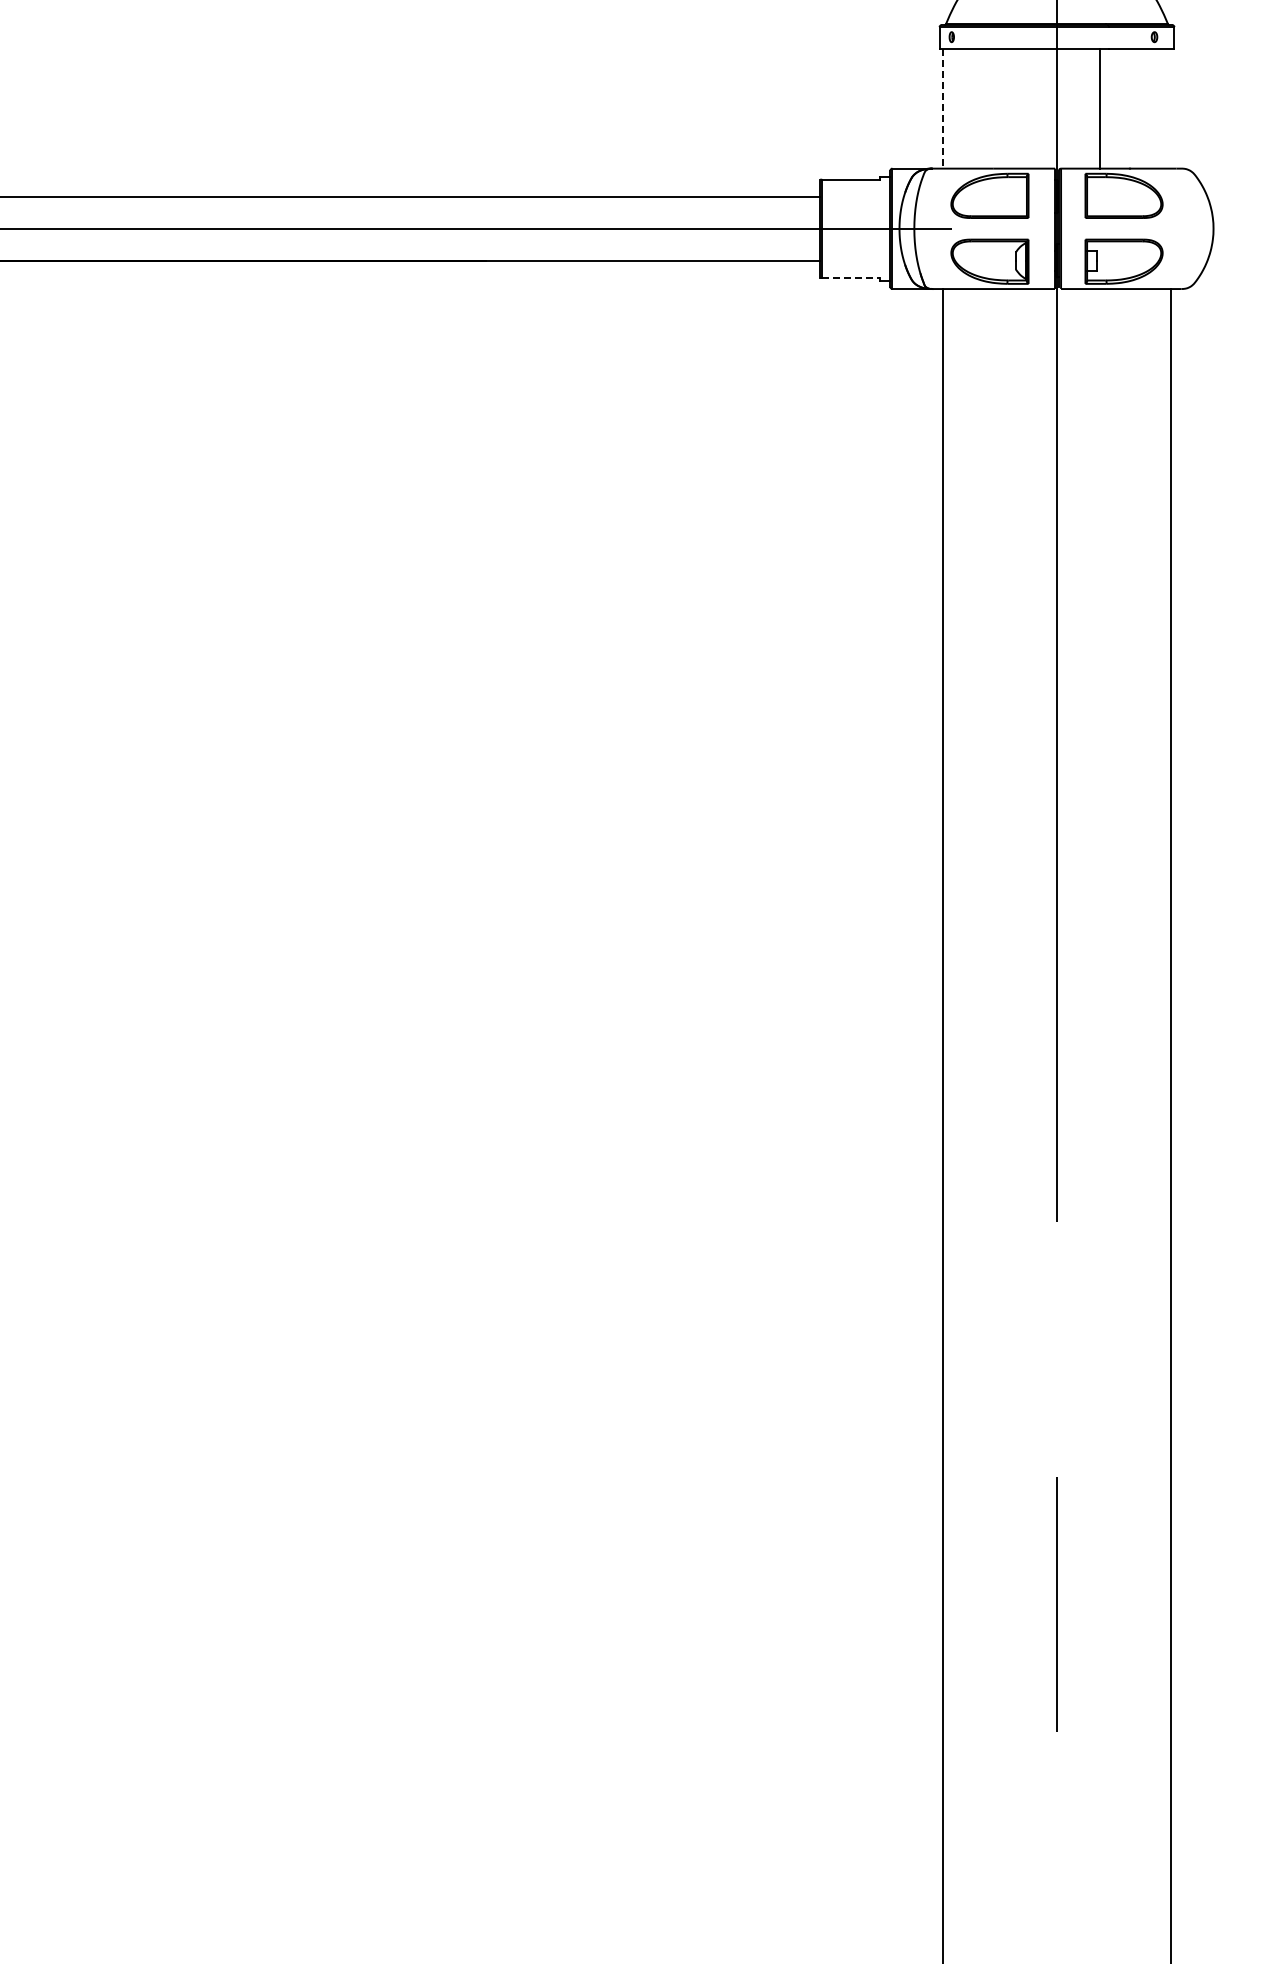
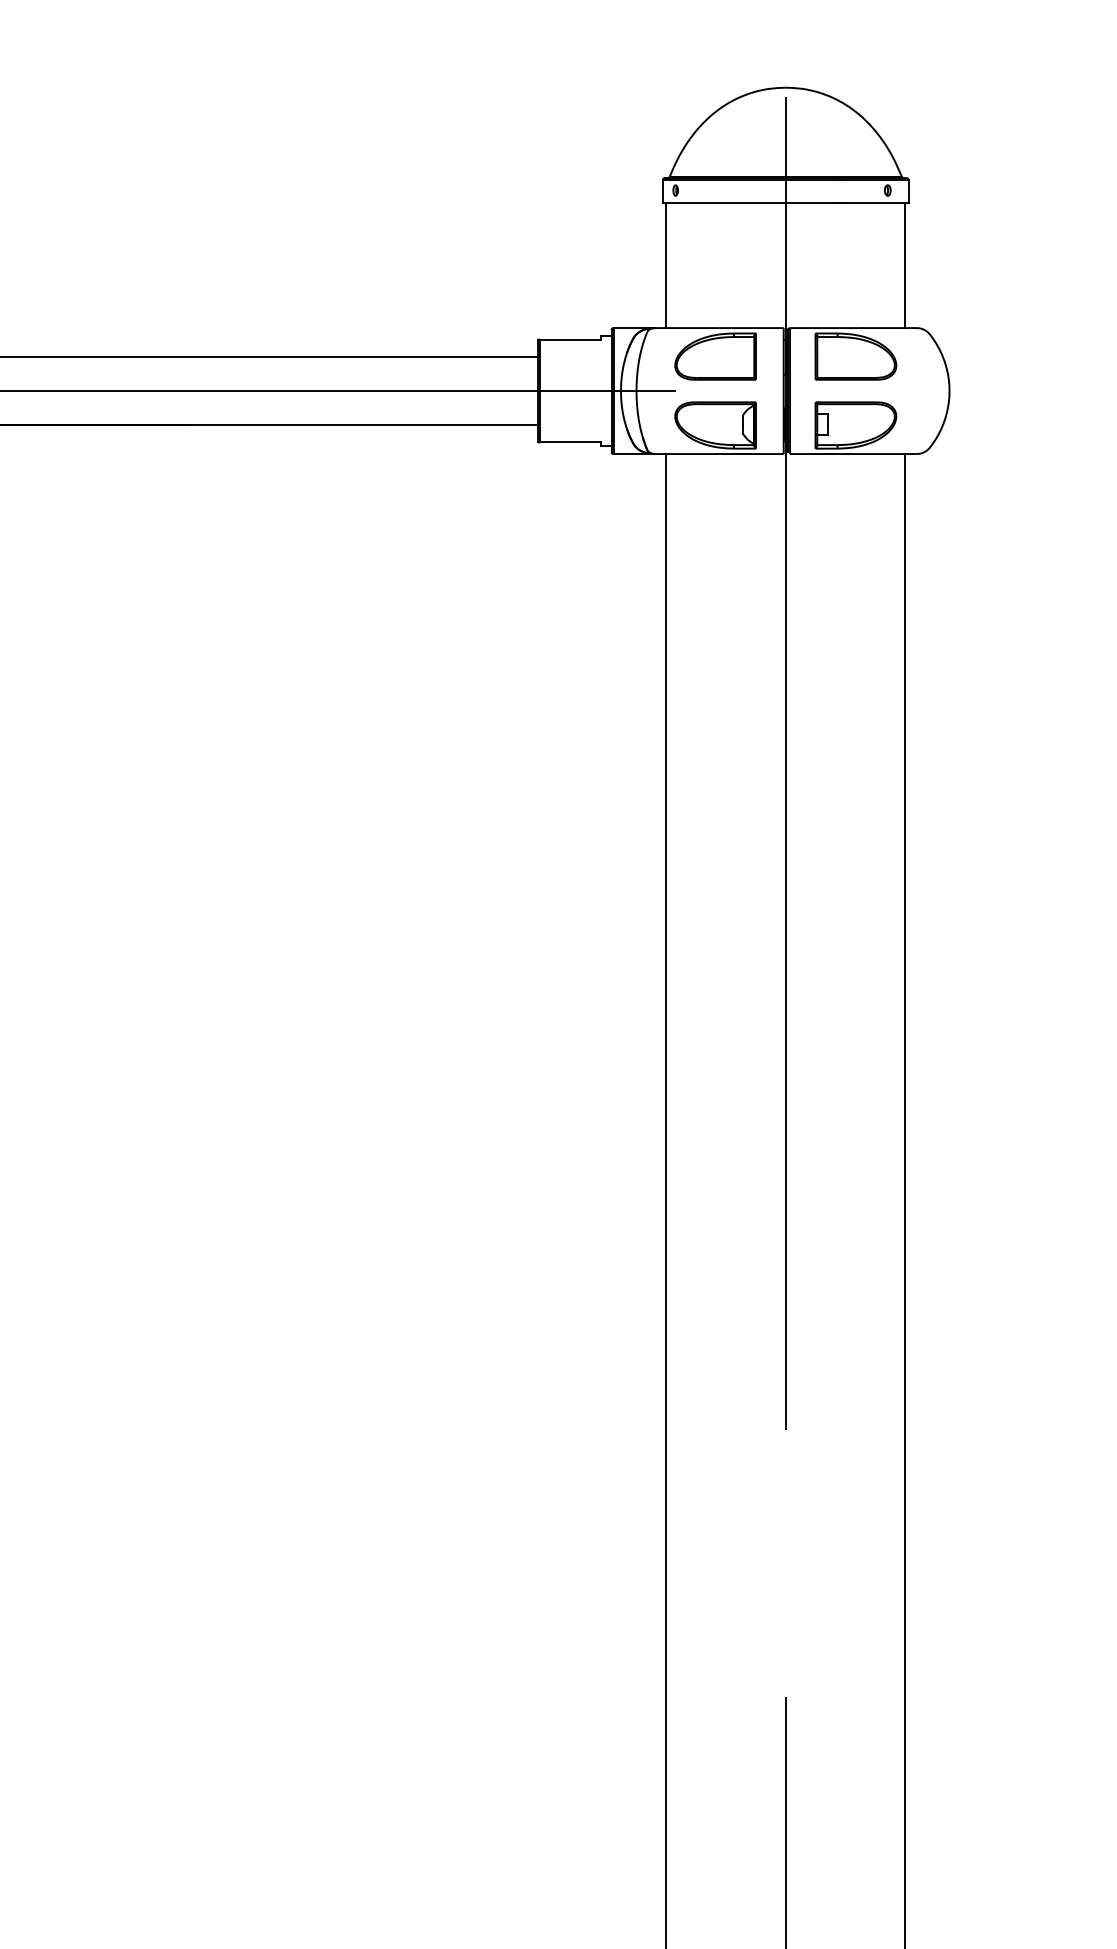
line: (942, 108) -> (665, 265), dashed -> solid
line: (1100, 108) -> (905, 265), moved
line: (851, 278) -> (570, 443), dashed -> solid

